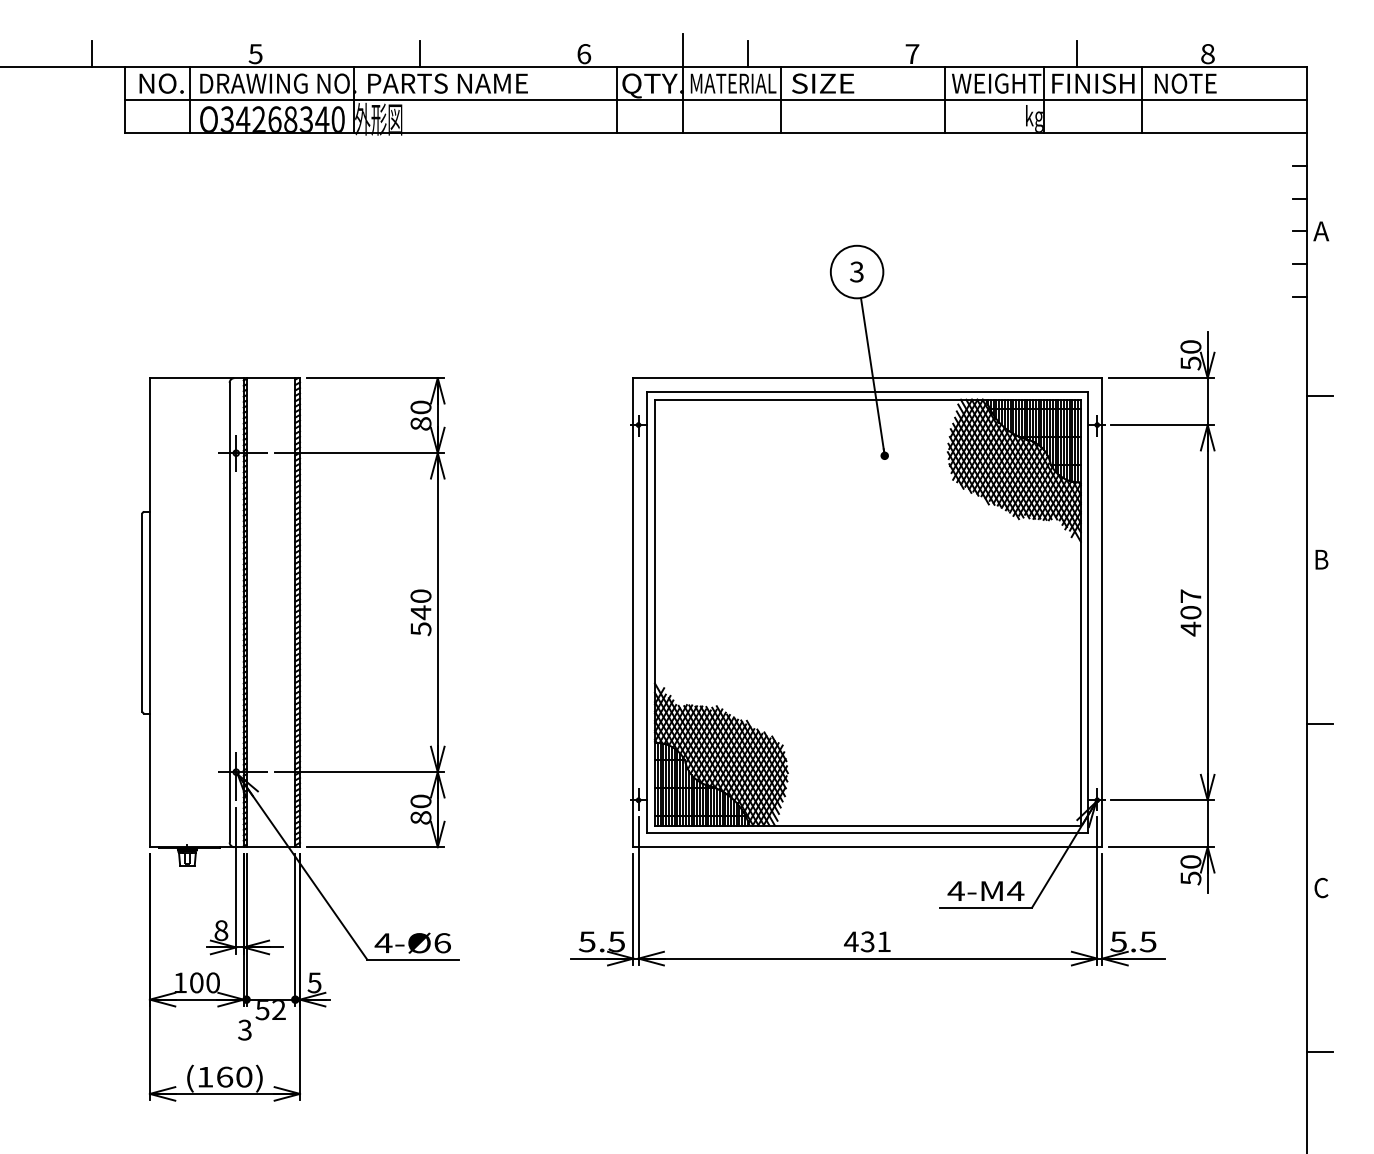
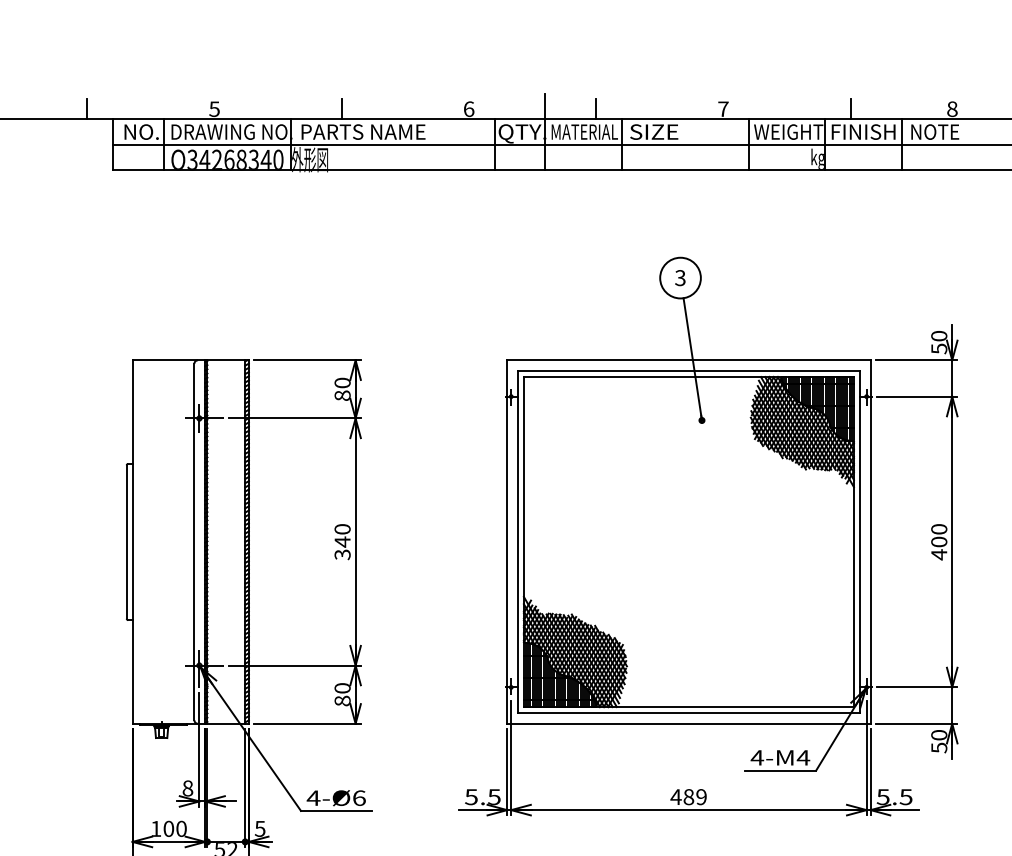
text: (1190, 595) -> (938, 528), 407 -> 400
text: (420, 628) -> (342, 554), 540 -> 340
text: (875, 941) -> (694, 796), 431 -> 489

